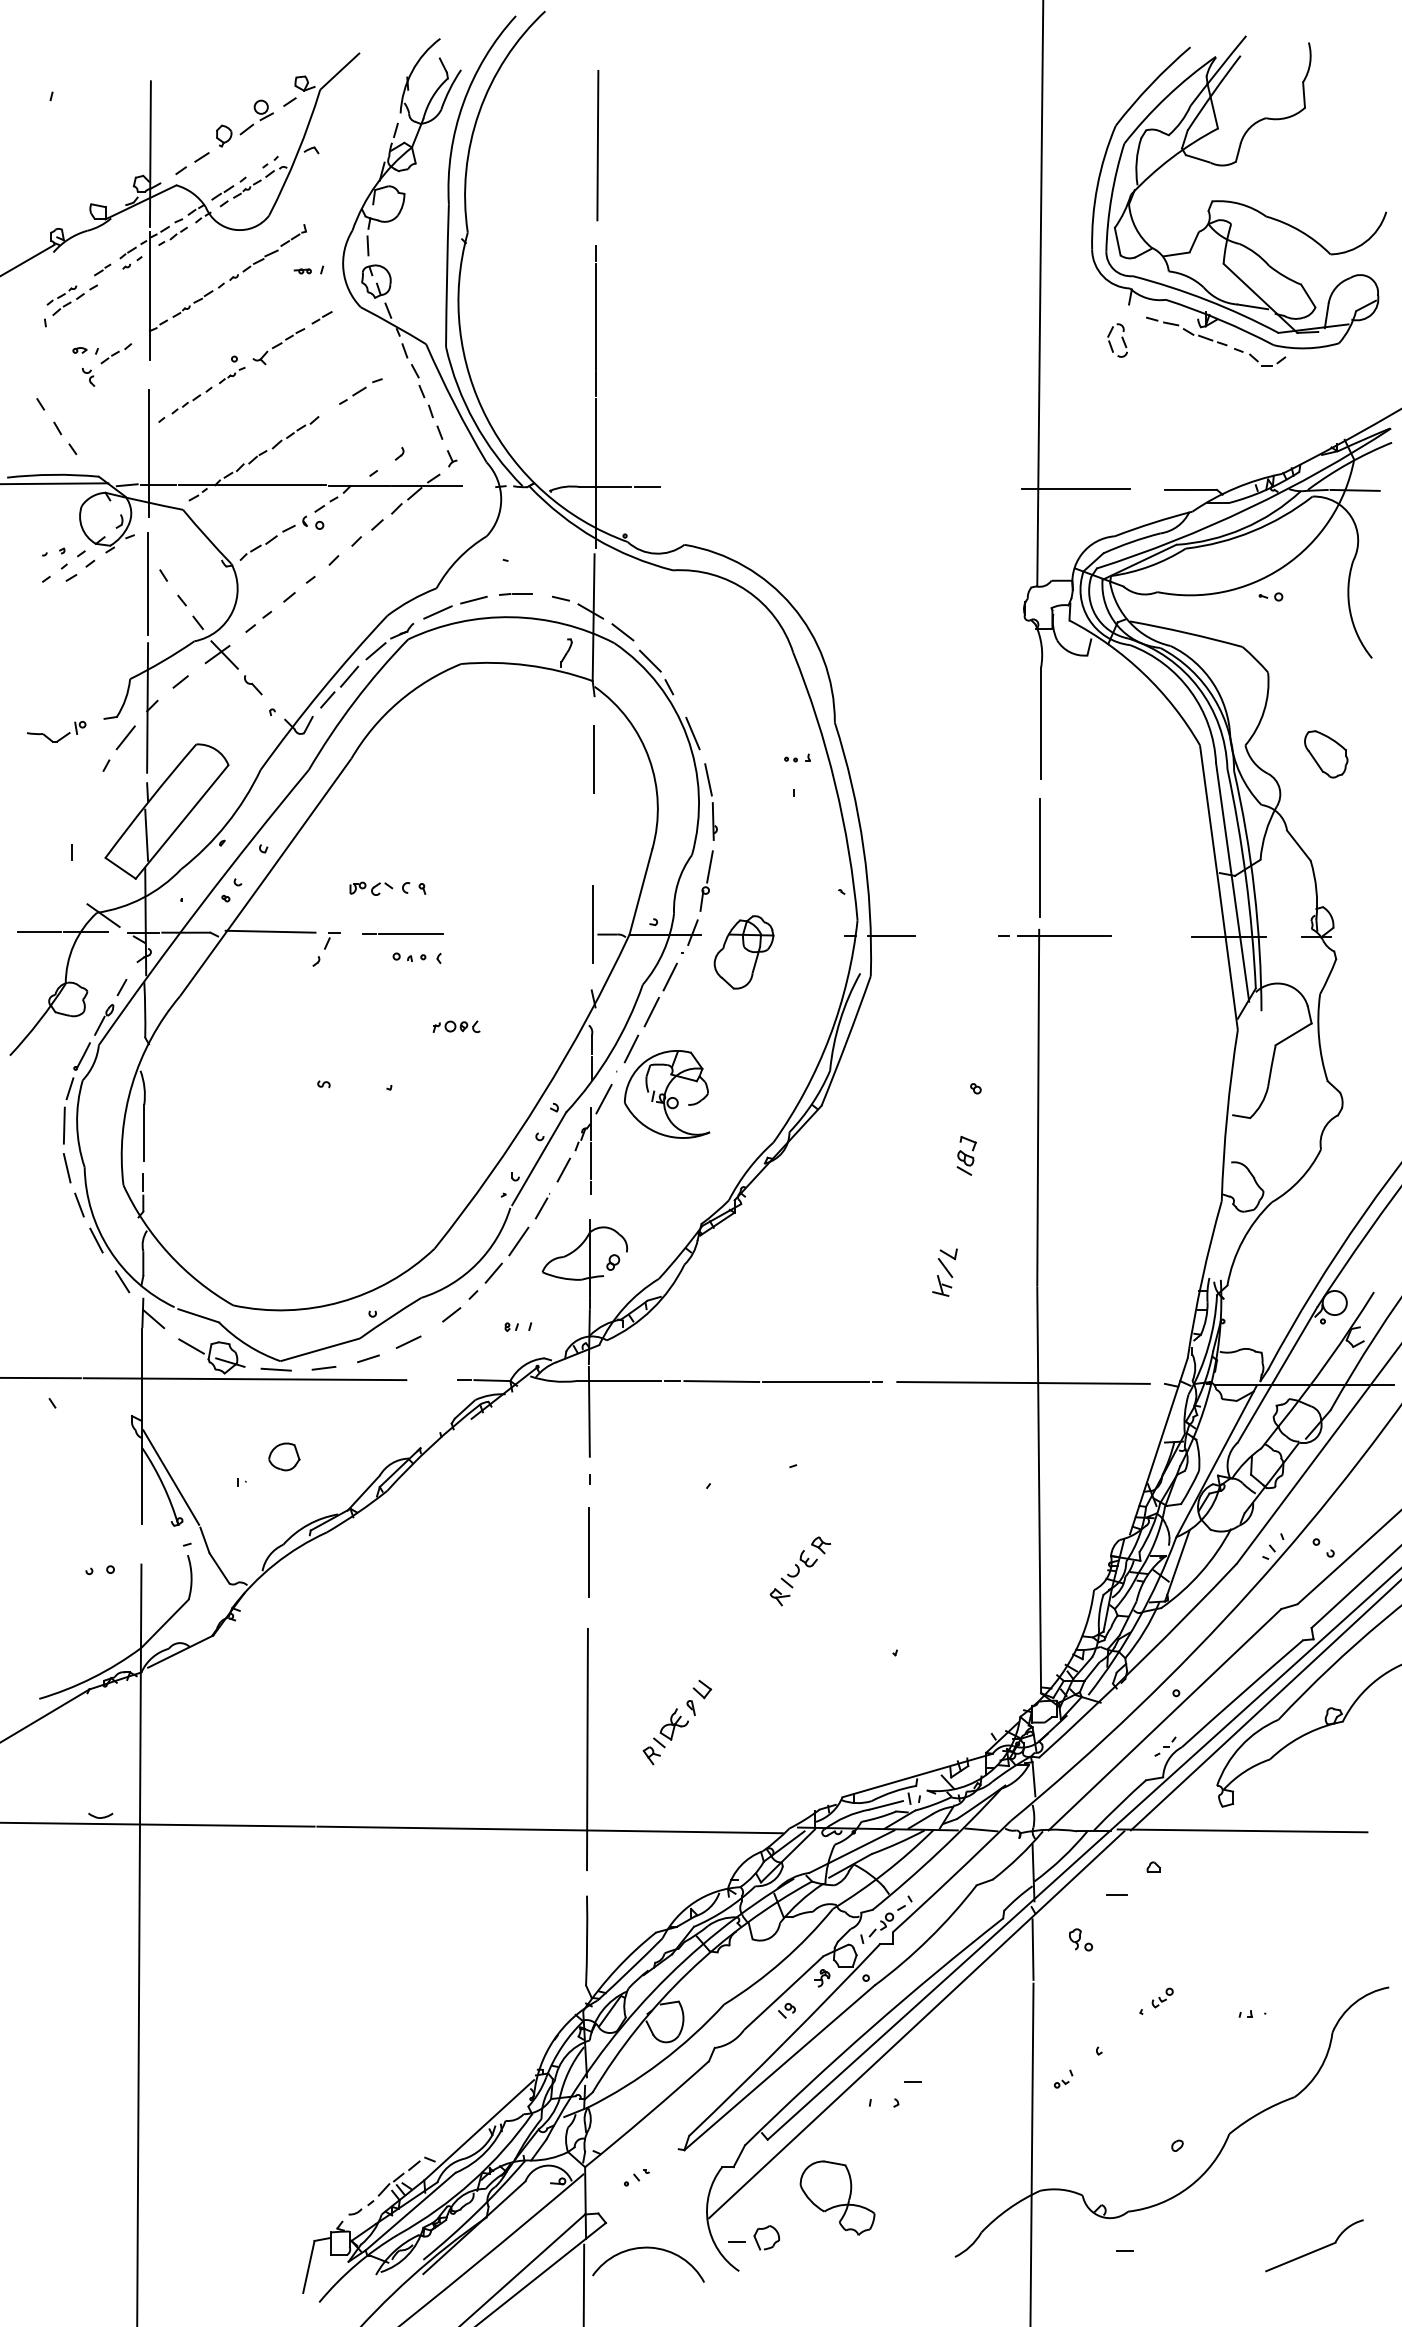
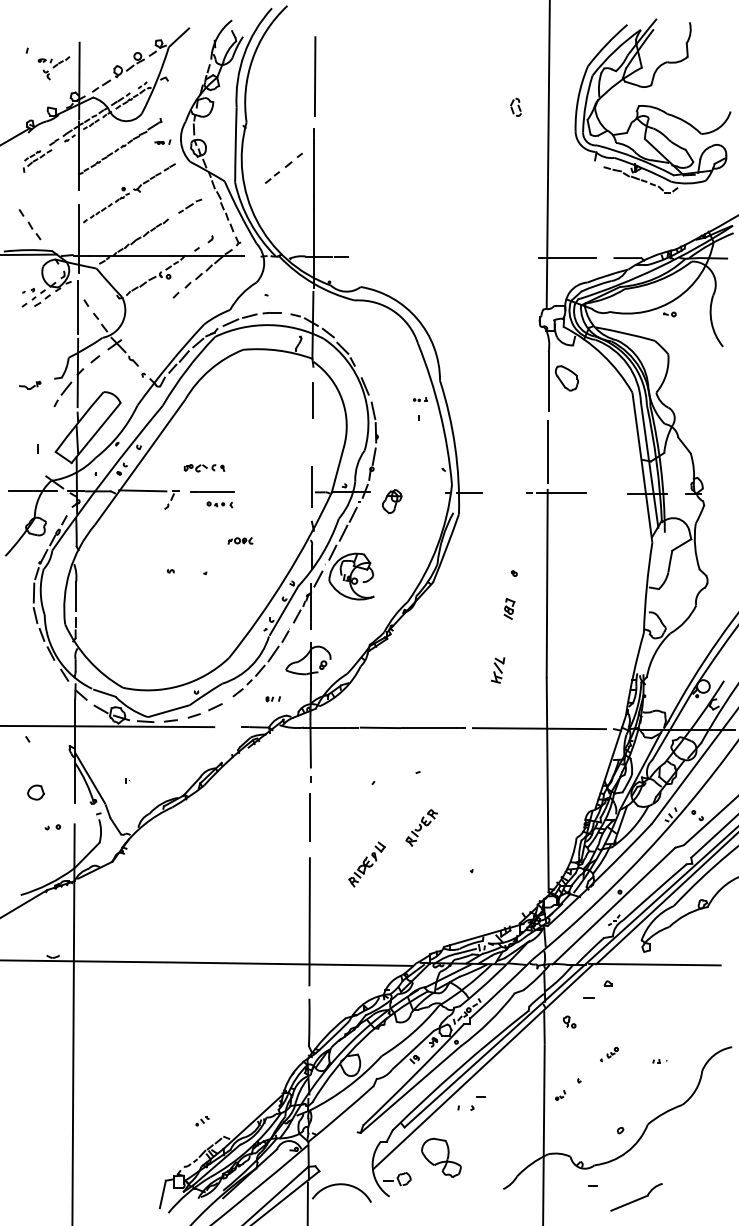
part: (1116, 338) -> (515, 106), moved
part: (101, 365) -> (53, 68), moved
part: (279, 604) -> (283, 168), moved
part: (55, 731) -> (29, 385), size x0.7
part: (1327, 754) -> (567, 378), moved
part: (742, 951) -> (391, 501), size x0.6
part: (283, 1456) -> (35, 792), moved
part: (676, 1722) -> (366, 864), moved
part: (636, 2177) -> (202, 1121), moved
part: (1313, 2246) -> (636, 1197), moved

